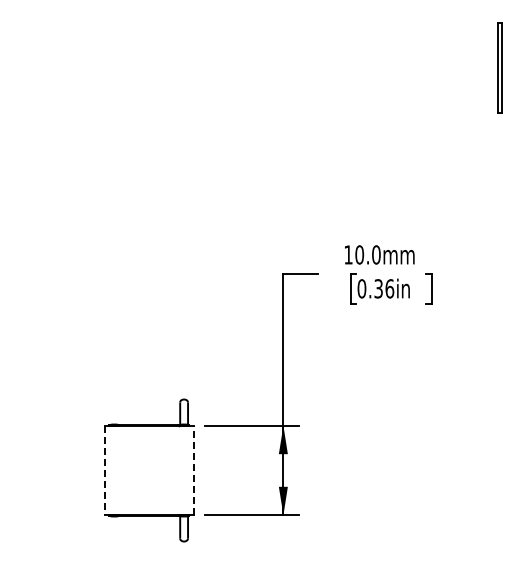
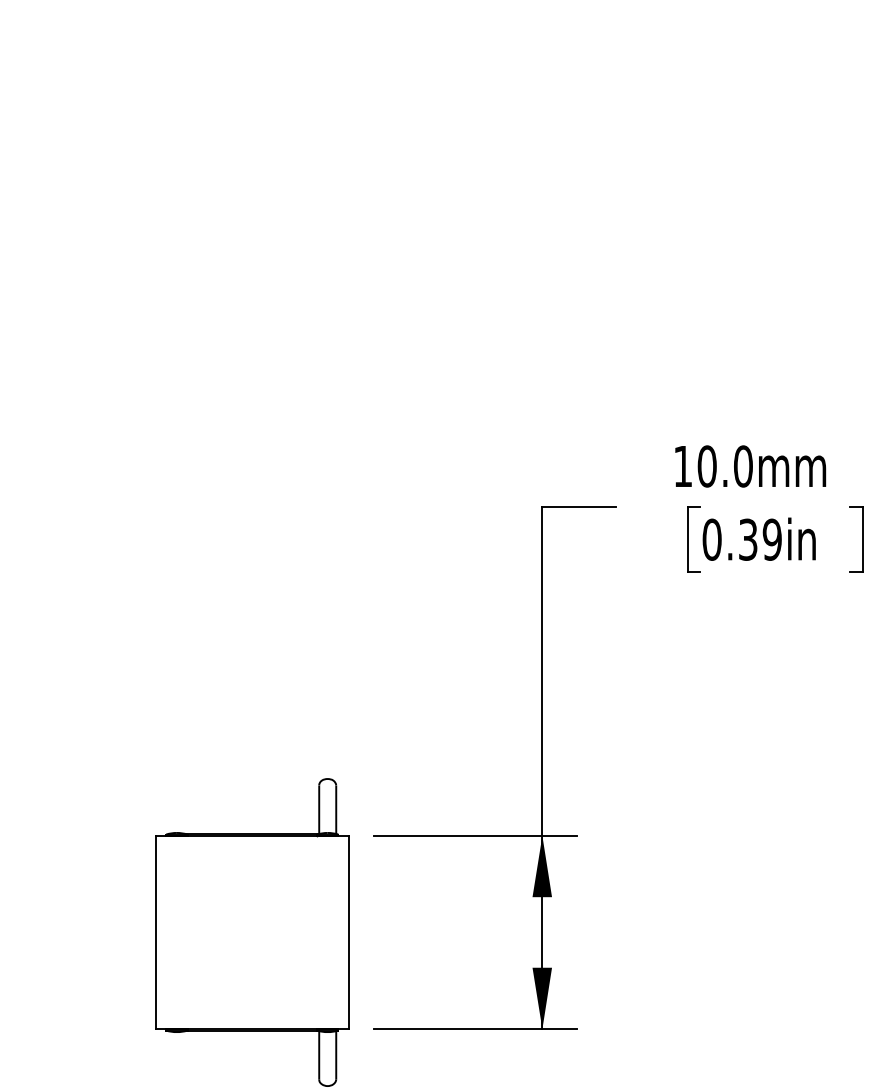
text: (389, 288) -> (771, 539), 0.36in -> 0.39in
line: (104, 470) -> (155, 932), dashed -> solid
line: (193, 470) -> (347, 932), dashed -> solid

